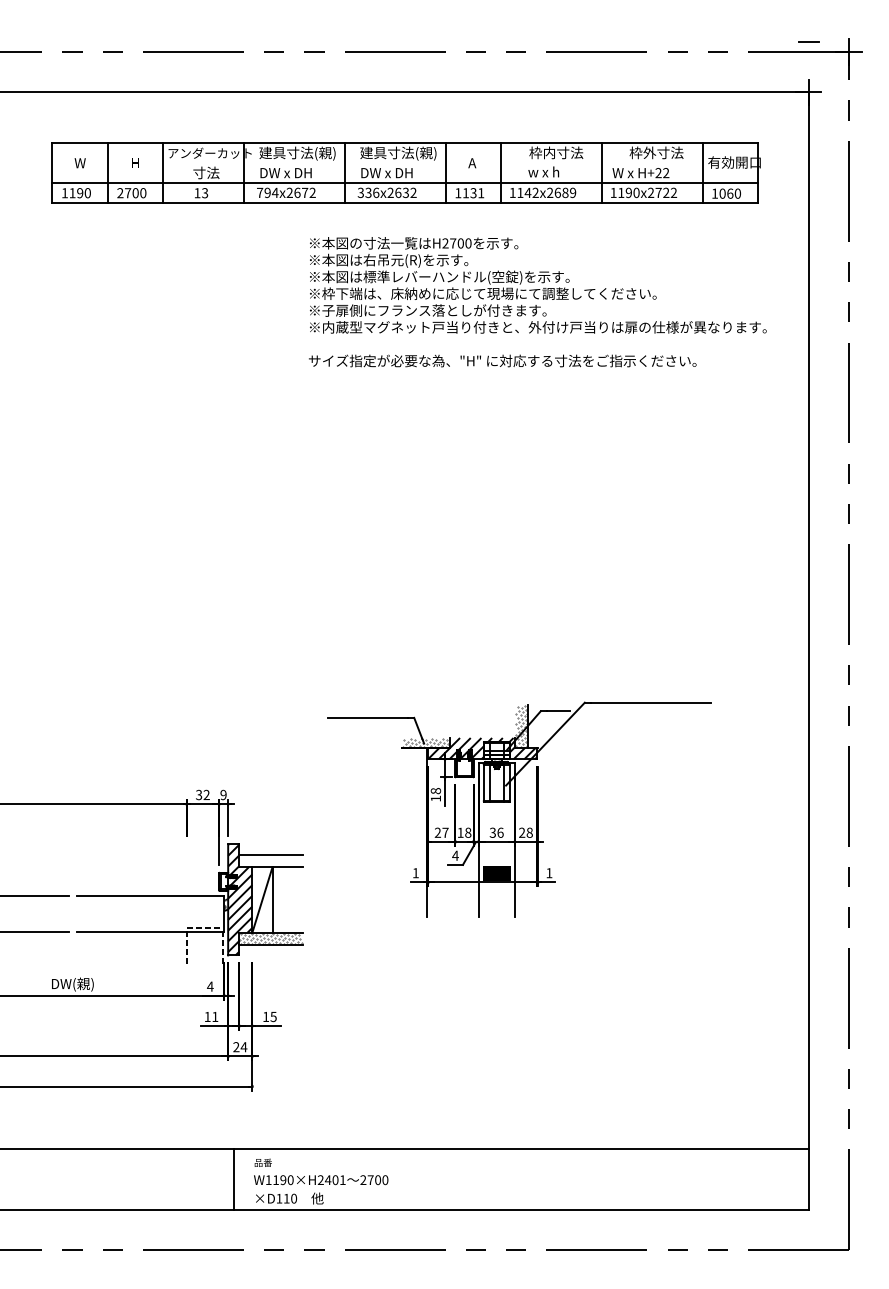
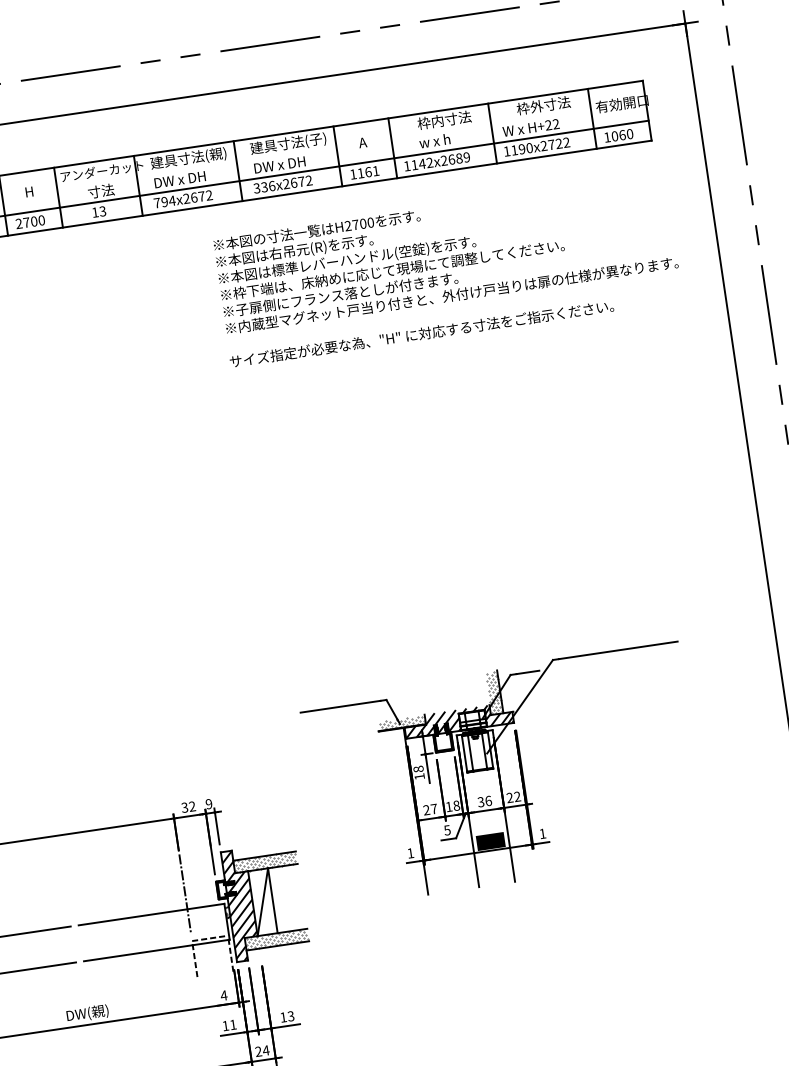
text: (426, 152) -> (315, 138), 建具寸法(親) -> 建具寸法(子)
text: (405, 192) -> (301, 181), 336x2632 -> 336x2672
text: (473, 193) -> (368, 172), 1131 -> 1161
text: (529, 832) -> (517, 796), 28 -> 22
text: (455, 855) -> (447, 830), 4 -> 5
hatch: (270, 860) -> (265, 862), added
line: (186, 880) -> (184, 894), added
text: (273, 1016) -> (290, 1015), 15 -> 13

